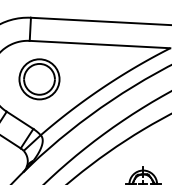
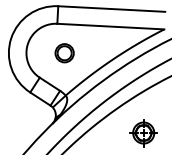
part: (39, 79) -> (64, 53), size x0.6

